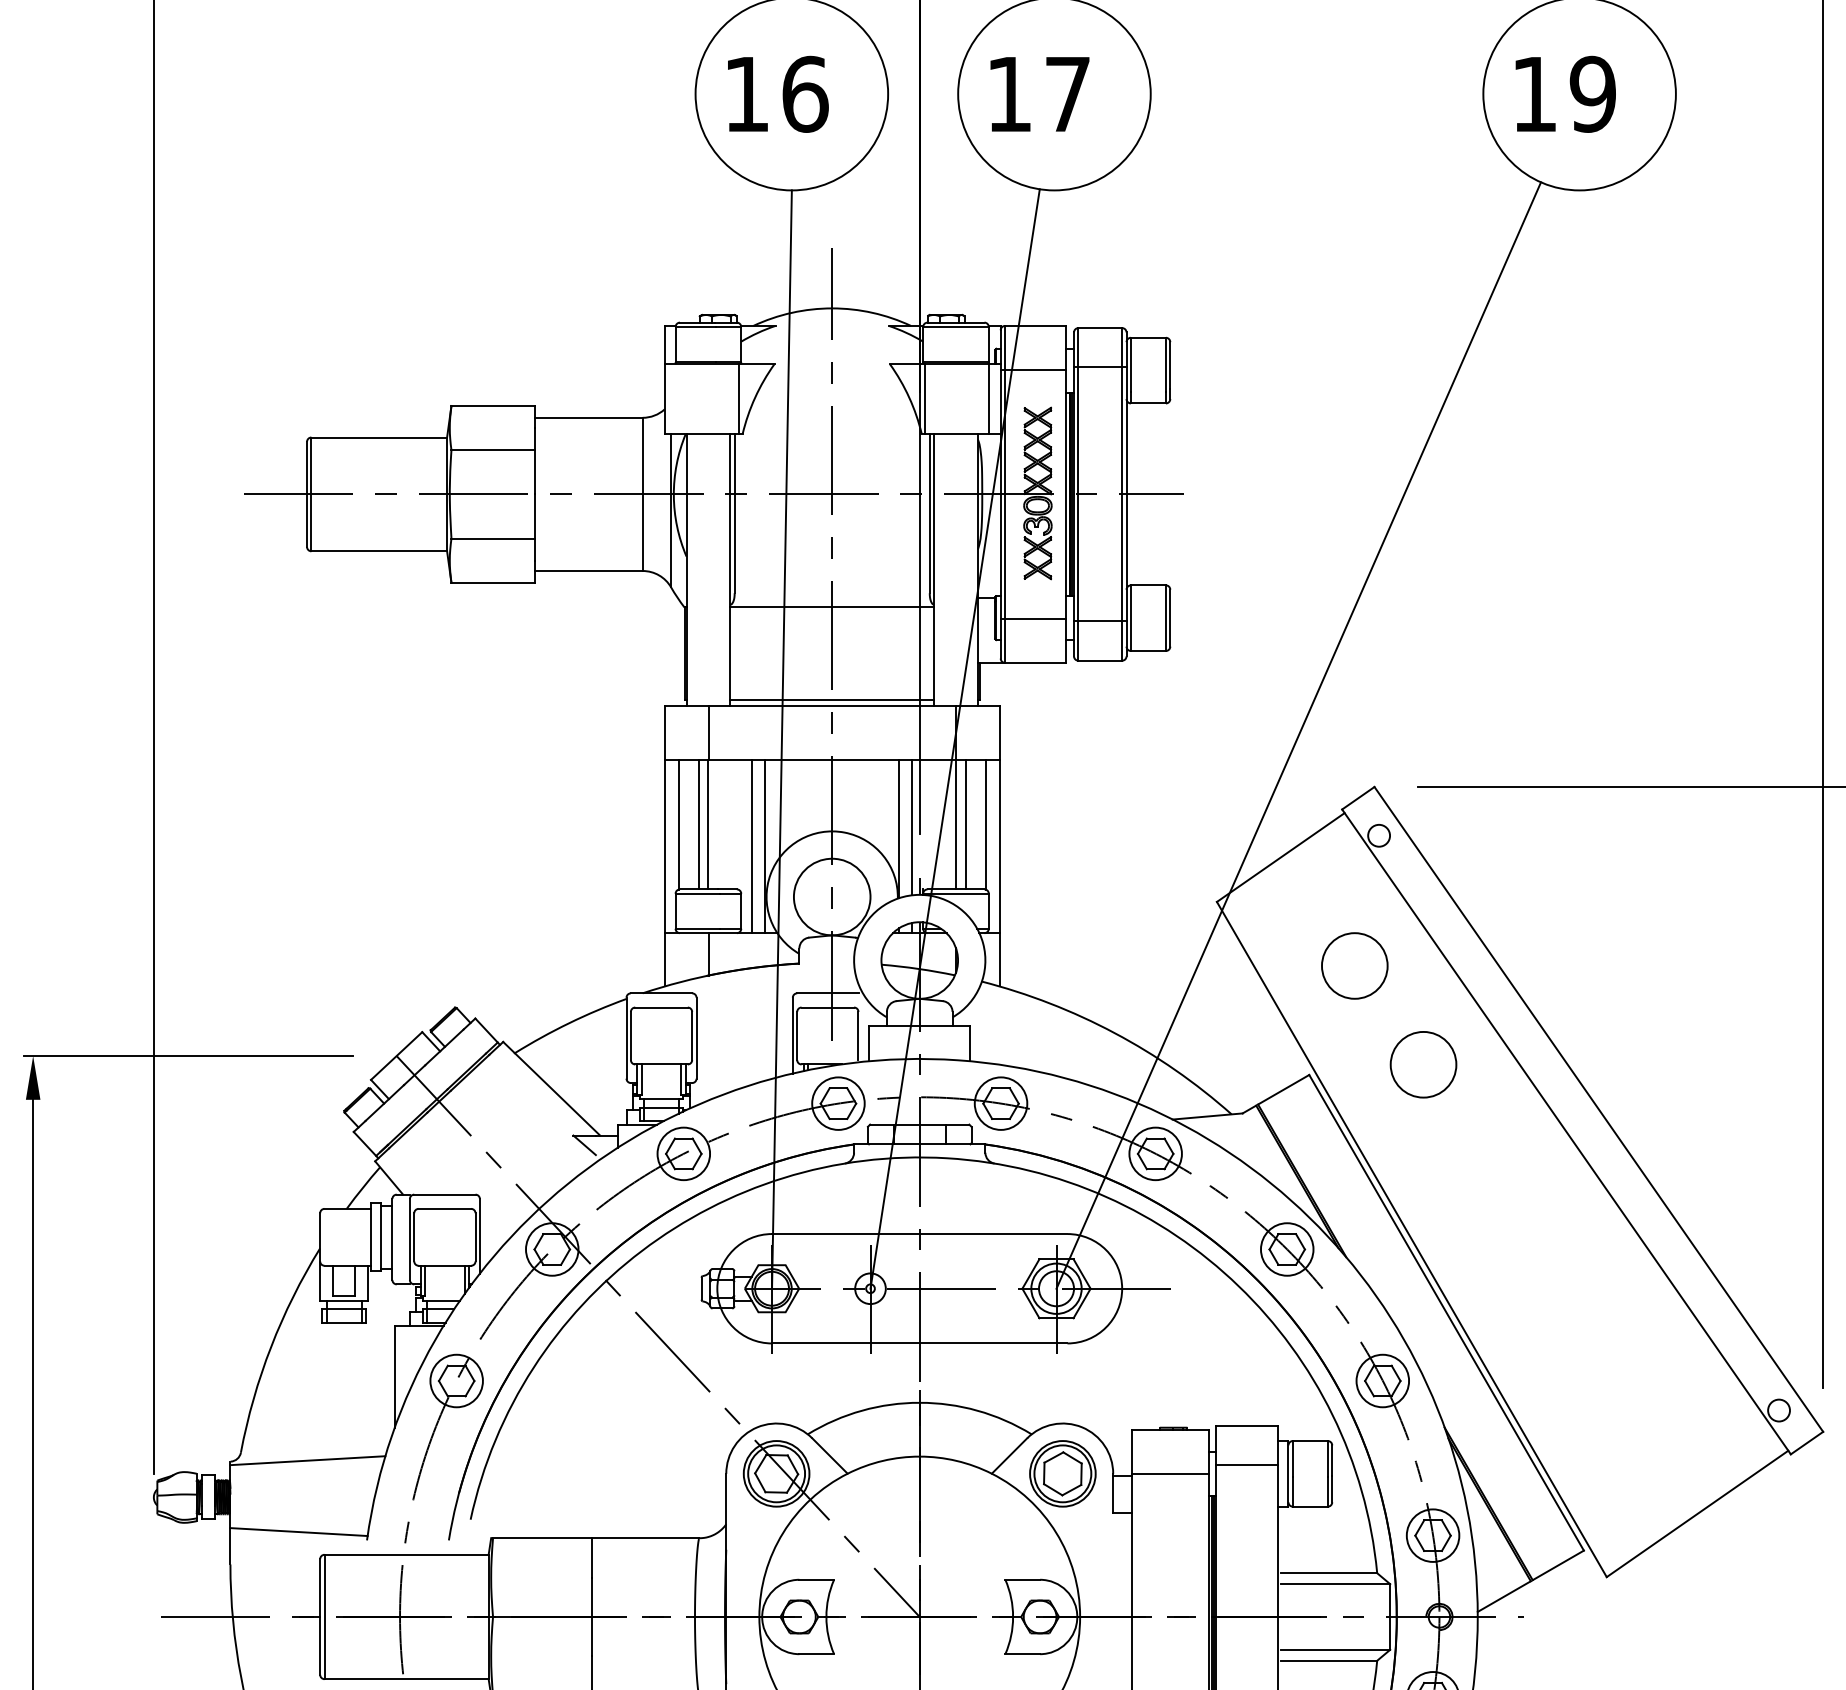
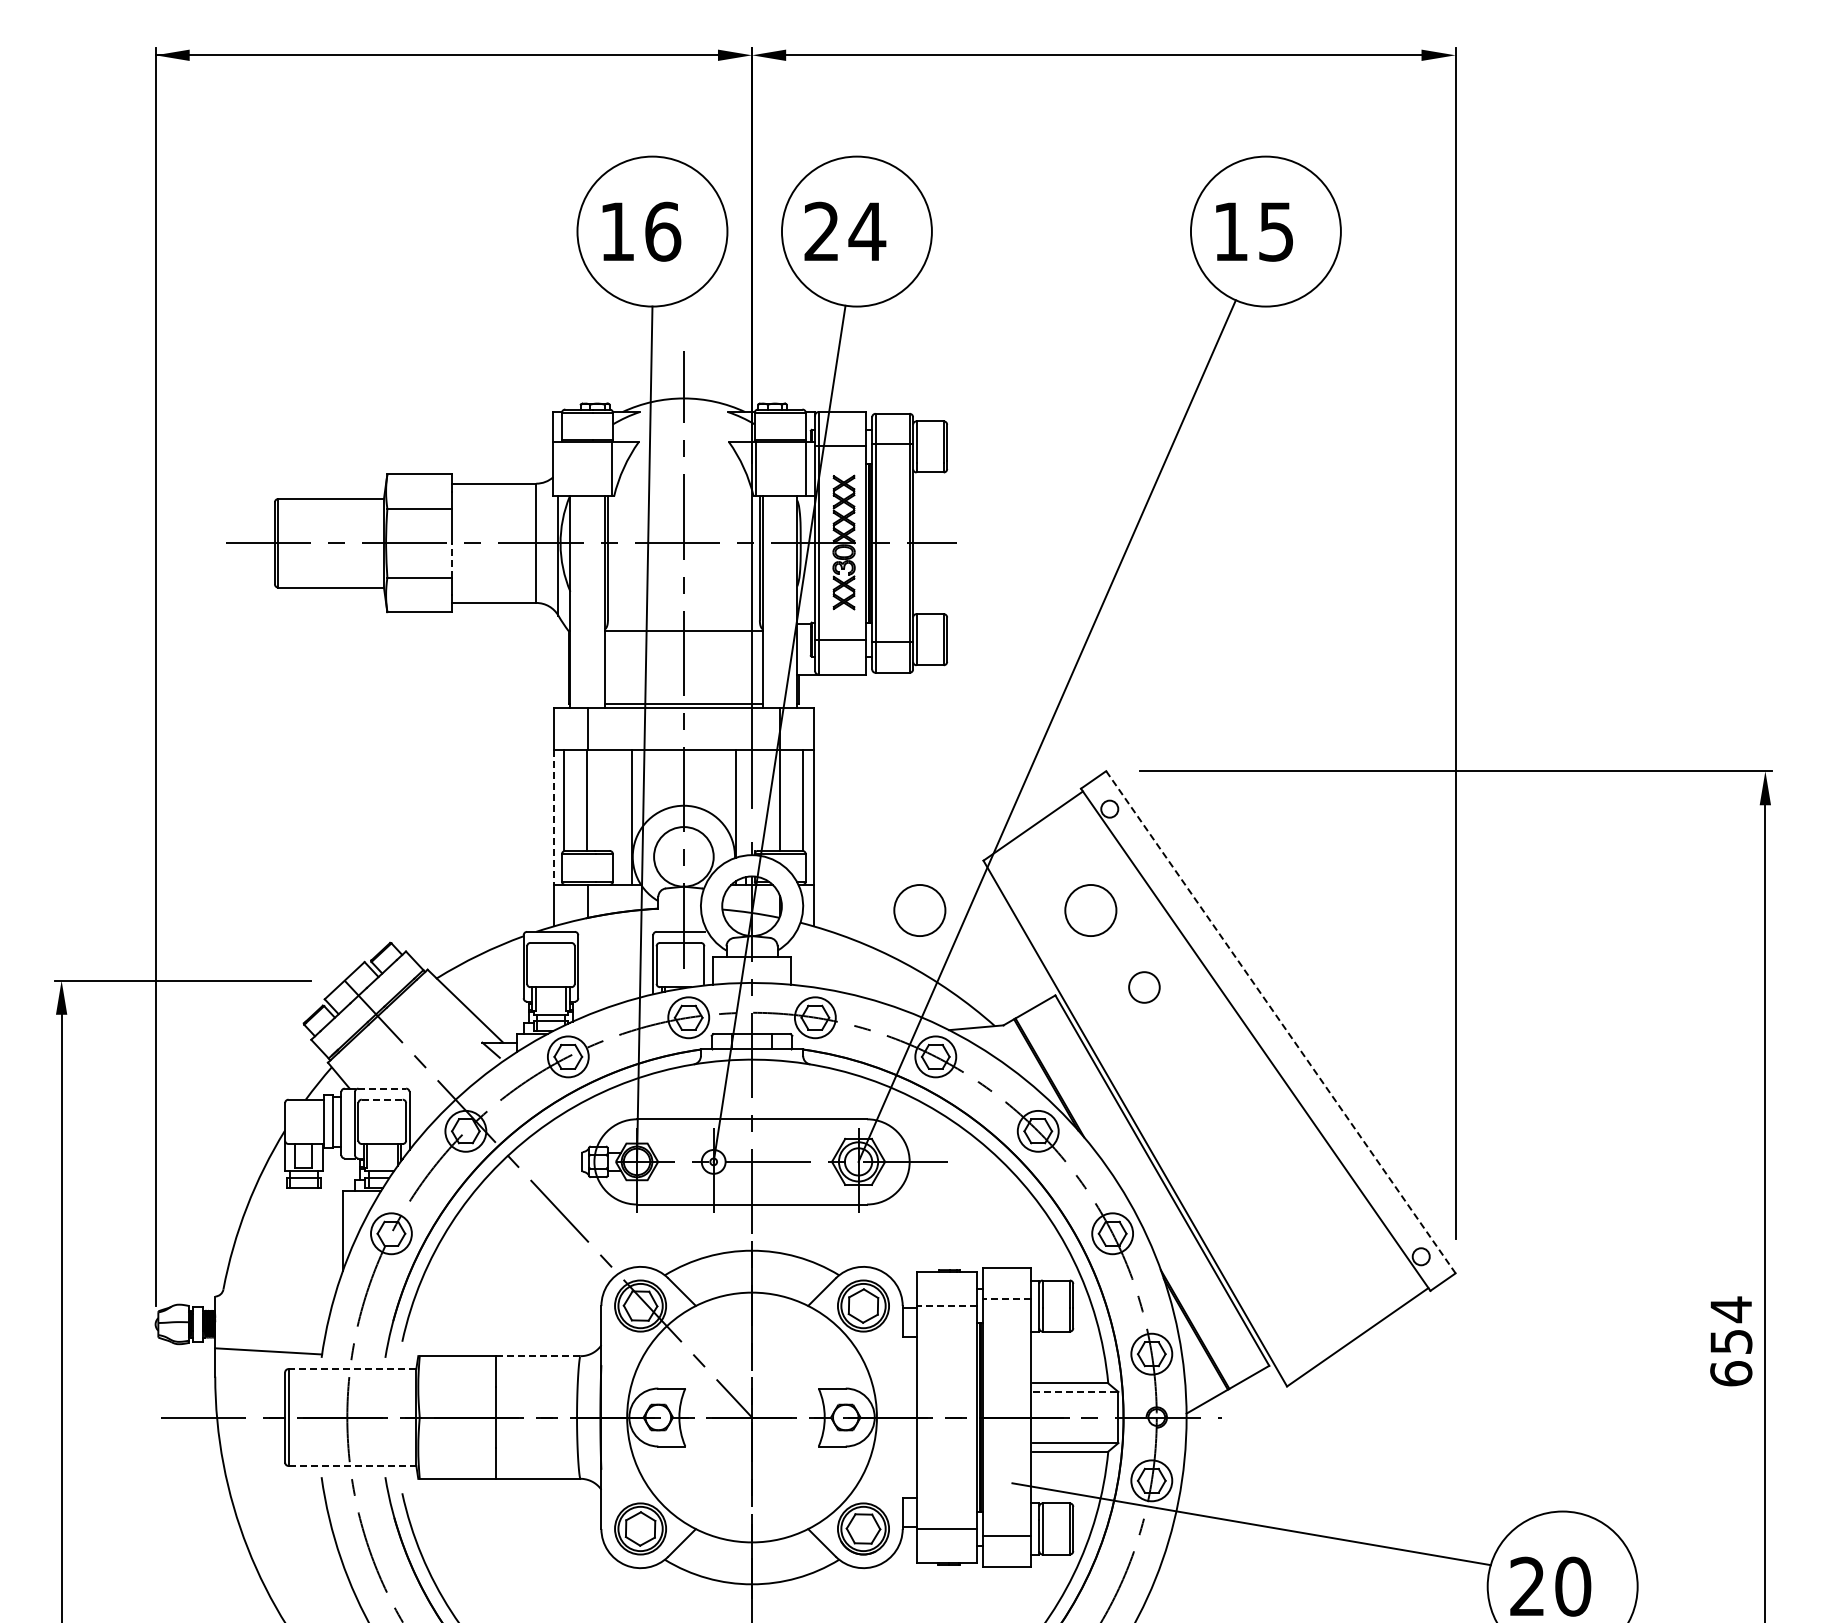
text: (1039, 92) -> (845, 230), 17 -> 24
text: (1593, 94) -> (1276, 231), 19 -> 15
line: (535, 516) -> (452, 560), solid -> dashed
line: (699, 824) -> (580, 800), removed
line: (965, 824) -> (787, 800), removed
line: (912, 827) -> (746, 802), removed
line: (752, 846) -> (621, 817), removed
line: (664, 847) -> (553, 818), solid -> dashed
circle: (1134, 965) -> (919, 910), added
circle: (1423, 1064) -> (1144, 987), size x0.6
line: (1598, 1109) -> (1280, 1022), solid -> dashed
line: (445, 1194) -> (382, 1088), solid -> dashed
line: (445, 1208) -> (382, 1099), solid -> dashed
line: (307, 1460) -> (275, 1295), removed
line: (1246, 1465) -> (1006, 1299), solid -> dashed
line: (1170, 1473) -> (947, 1305), solid -> dashed
line: (644, 1538) -> (537, 1356), solid -> dashed
line: (406, 1555) -> (352, 1369), solid -> dashed
line: (1335, 1583) -> (1075, 1391), solid -> dashed
line: (406, 1678) -> (352, 1465), solid -> dashed

